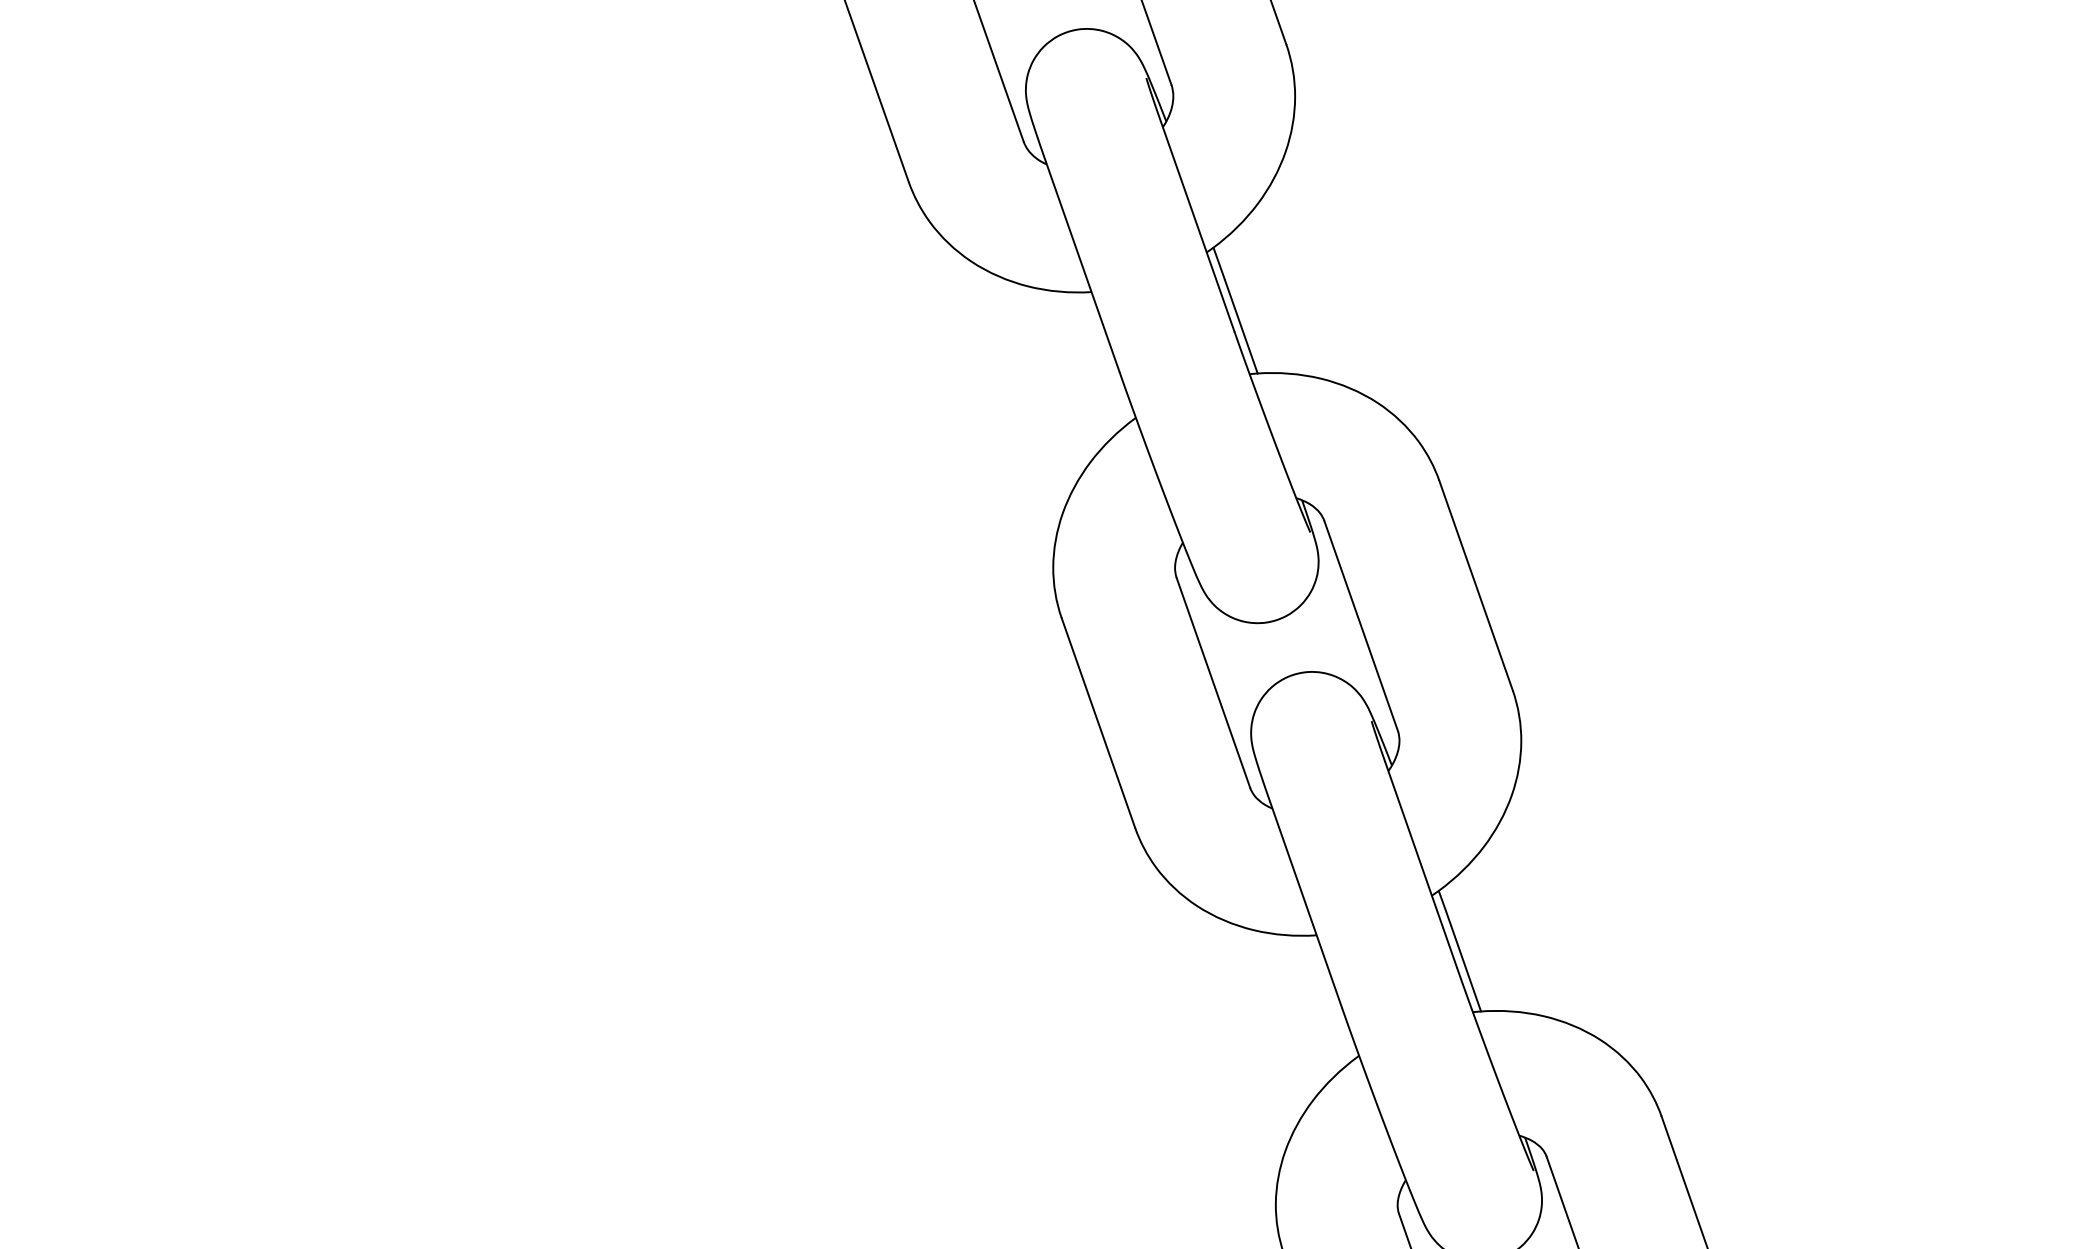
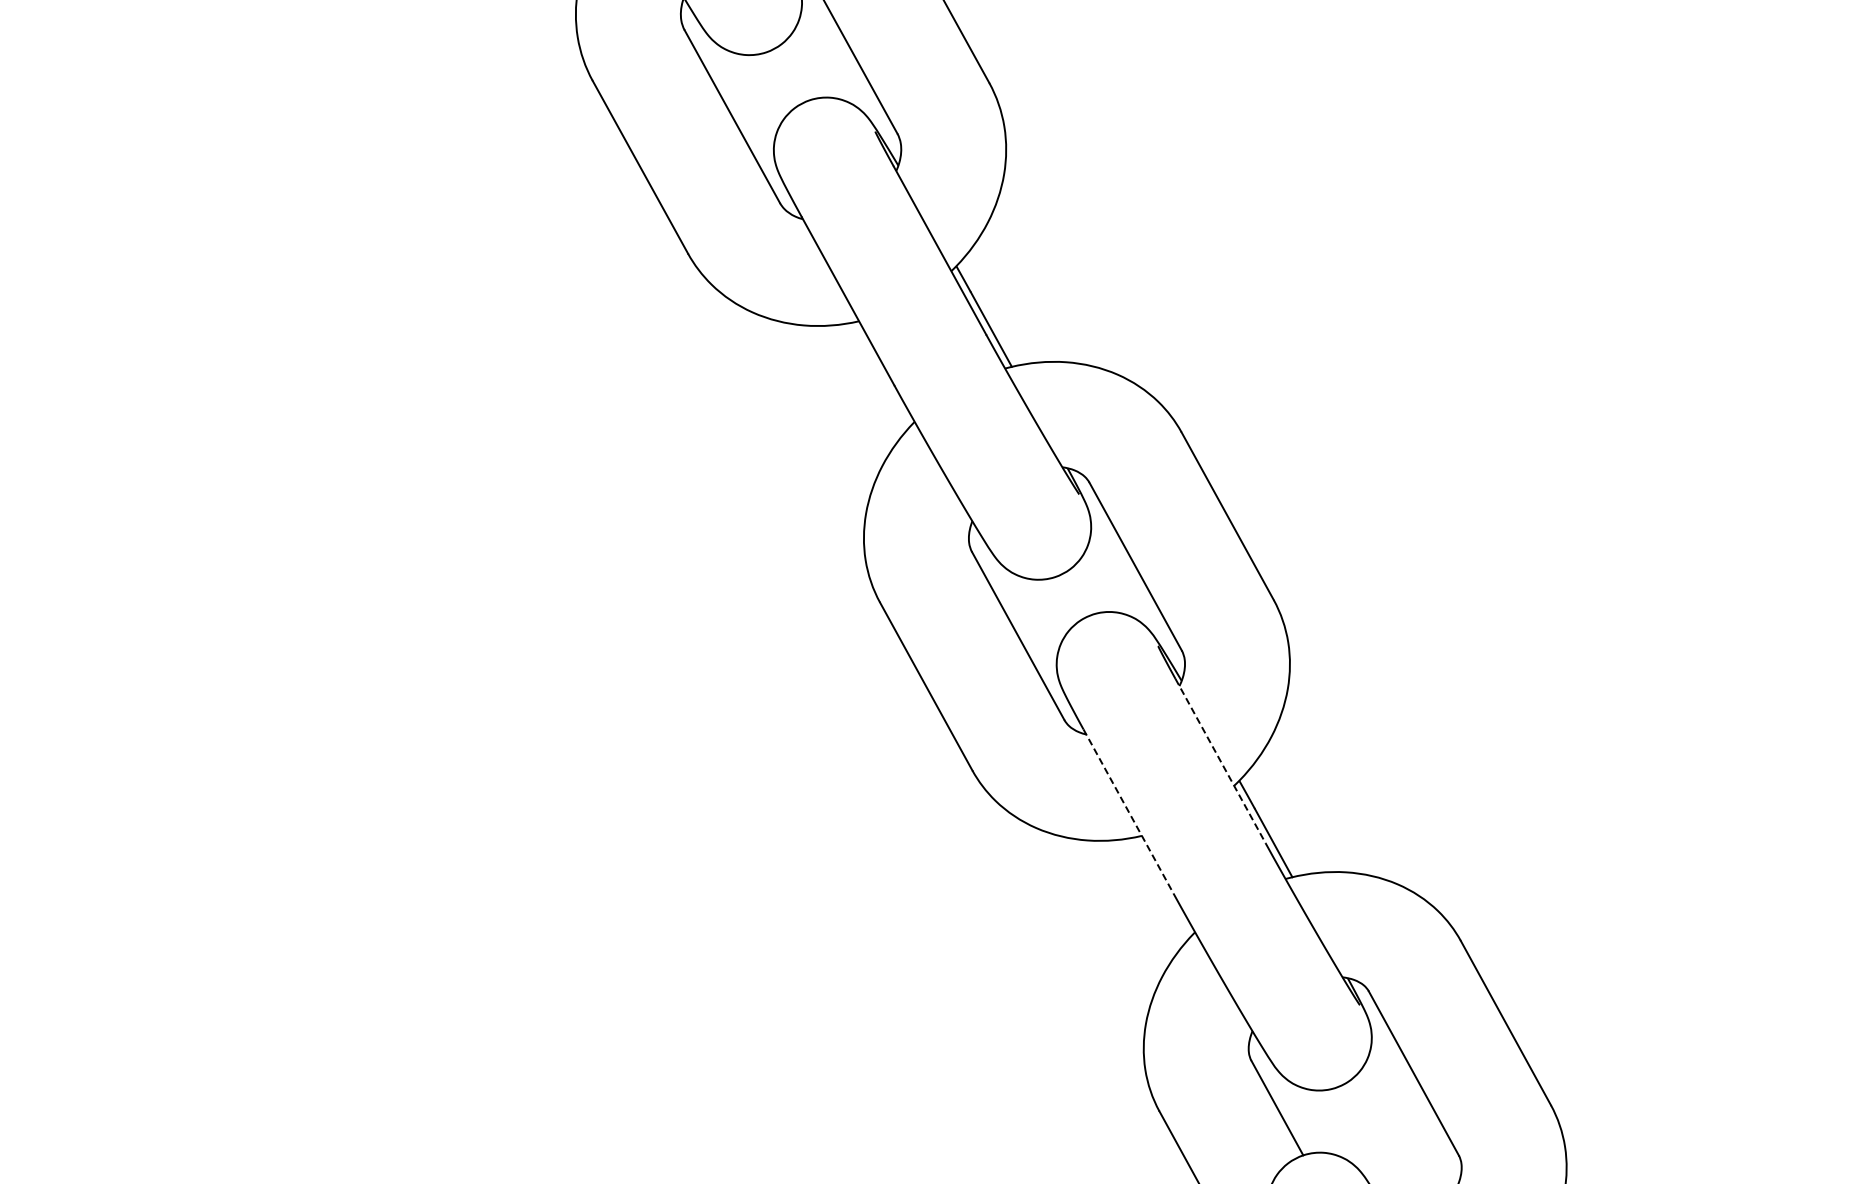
line: (1420, 865) -> (1220, 761), solid -> dashed
line: (1306, 904) -> (1128, 811), solid -> dashed

